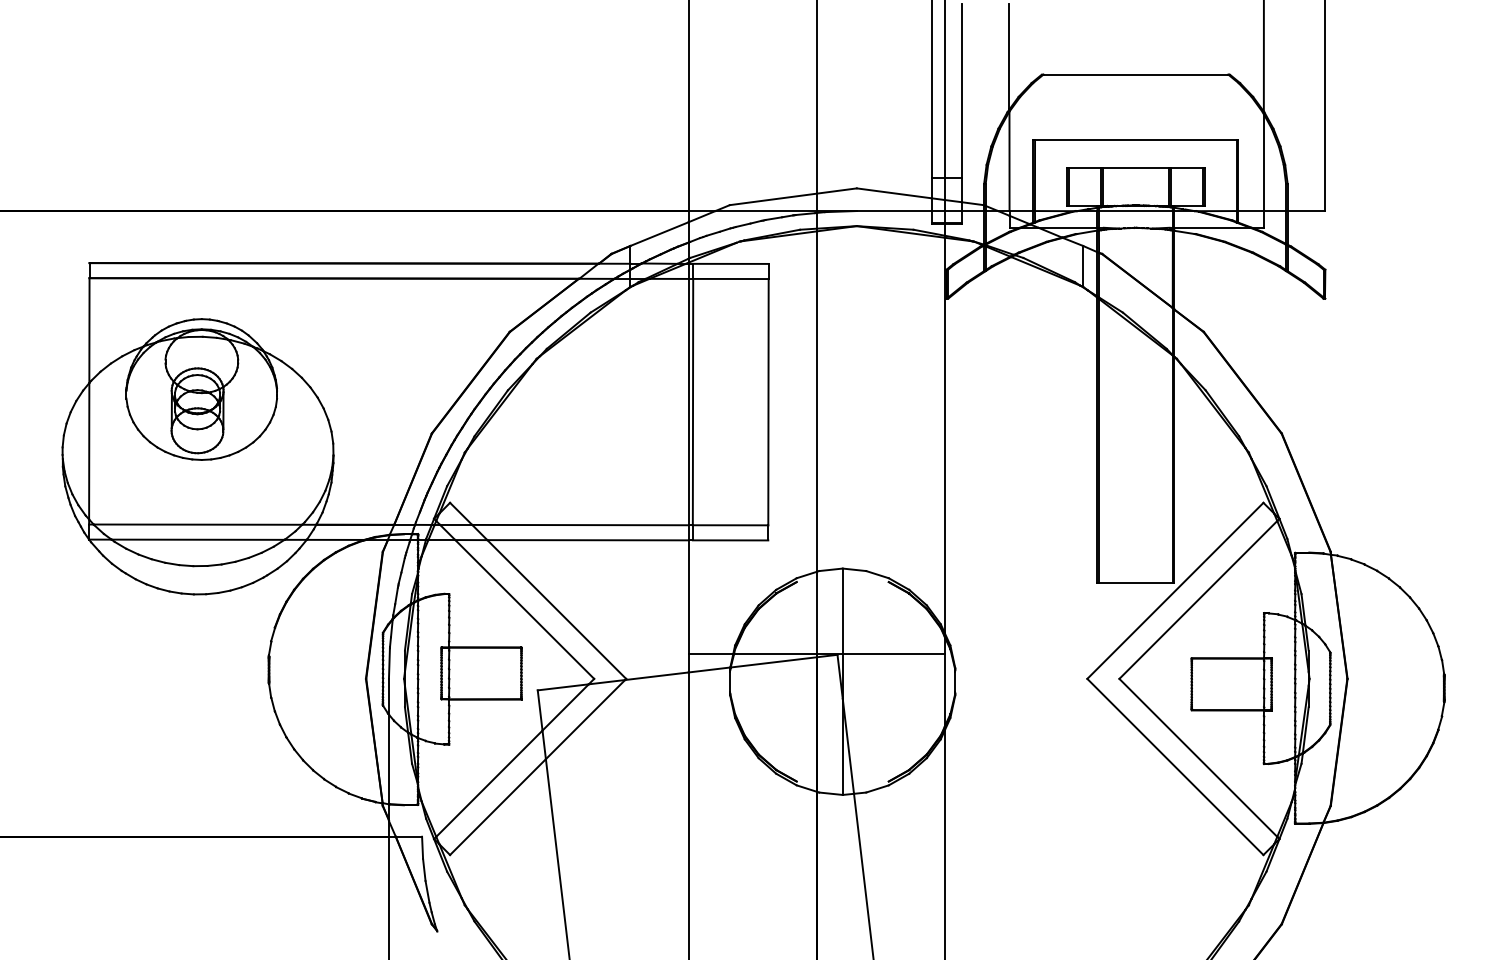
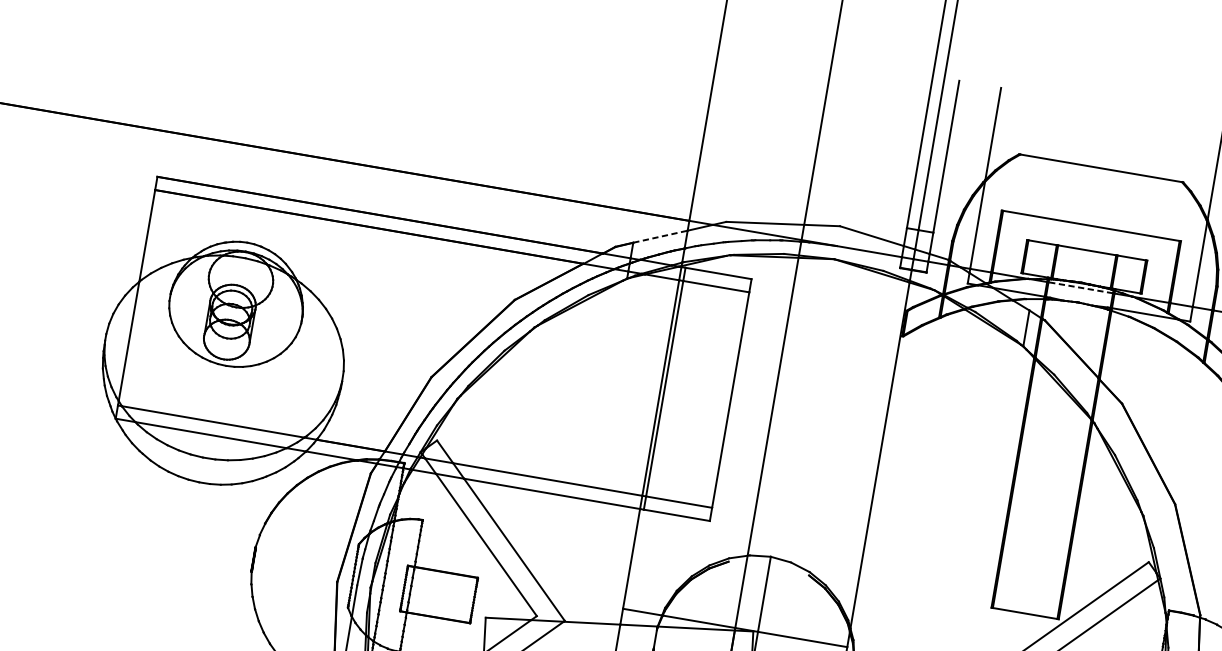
line: (1135, 211) -> (1080, 288), solid -> dashed
line: (659, 233) -> (660, 236), solid -> dashed

